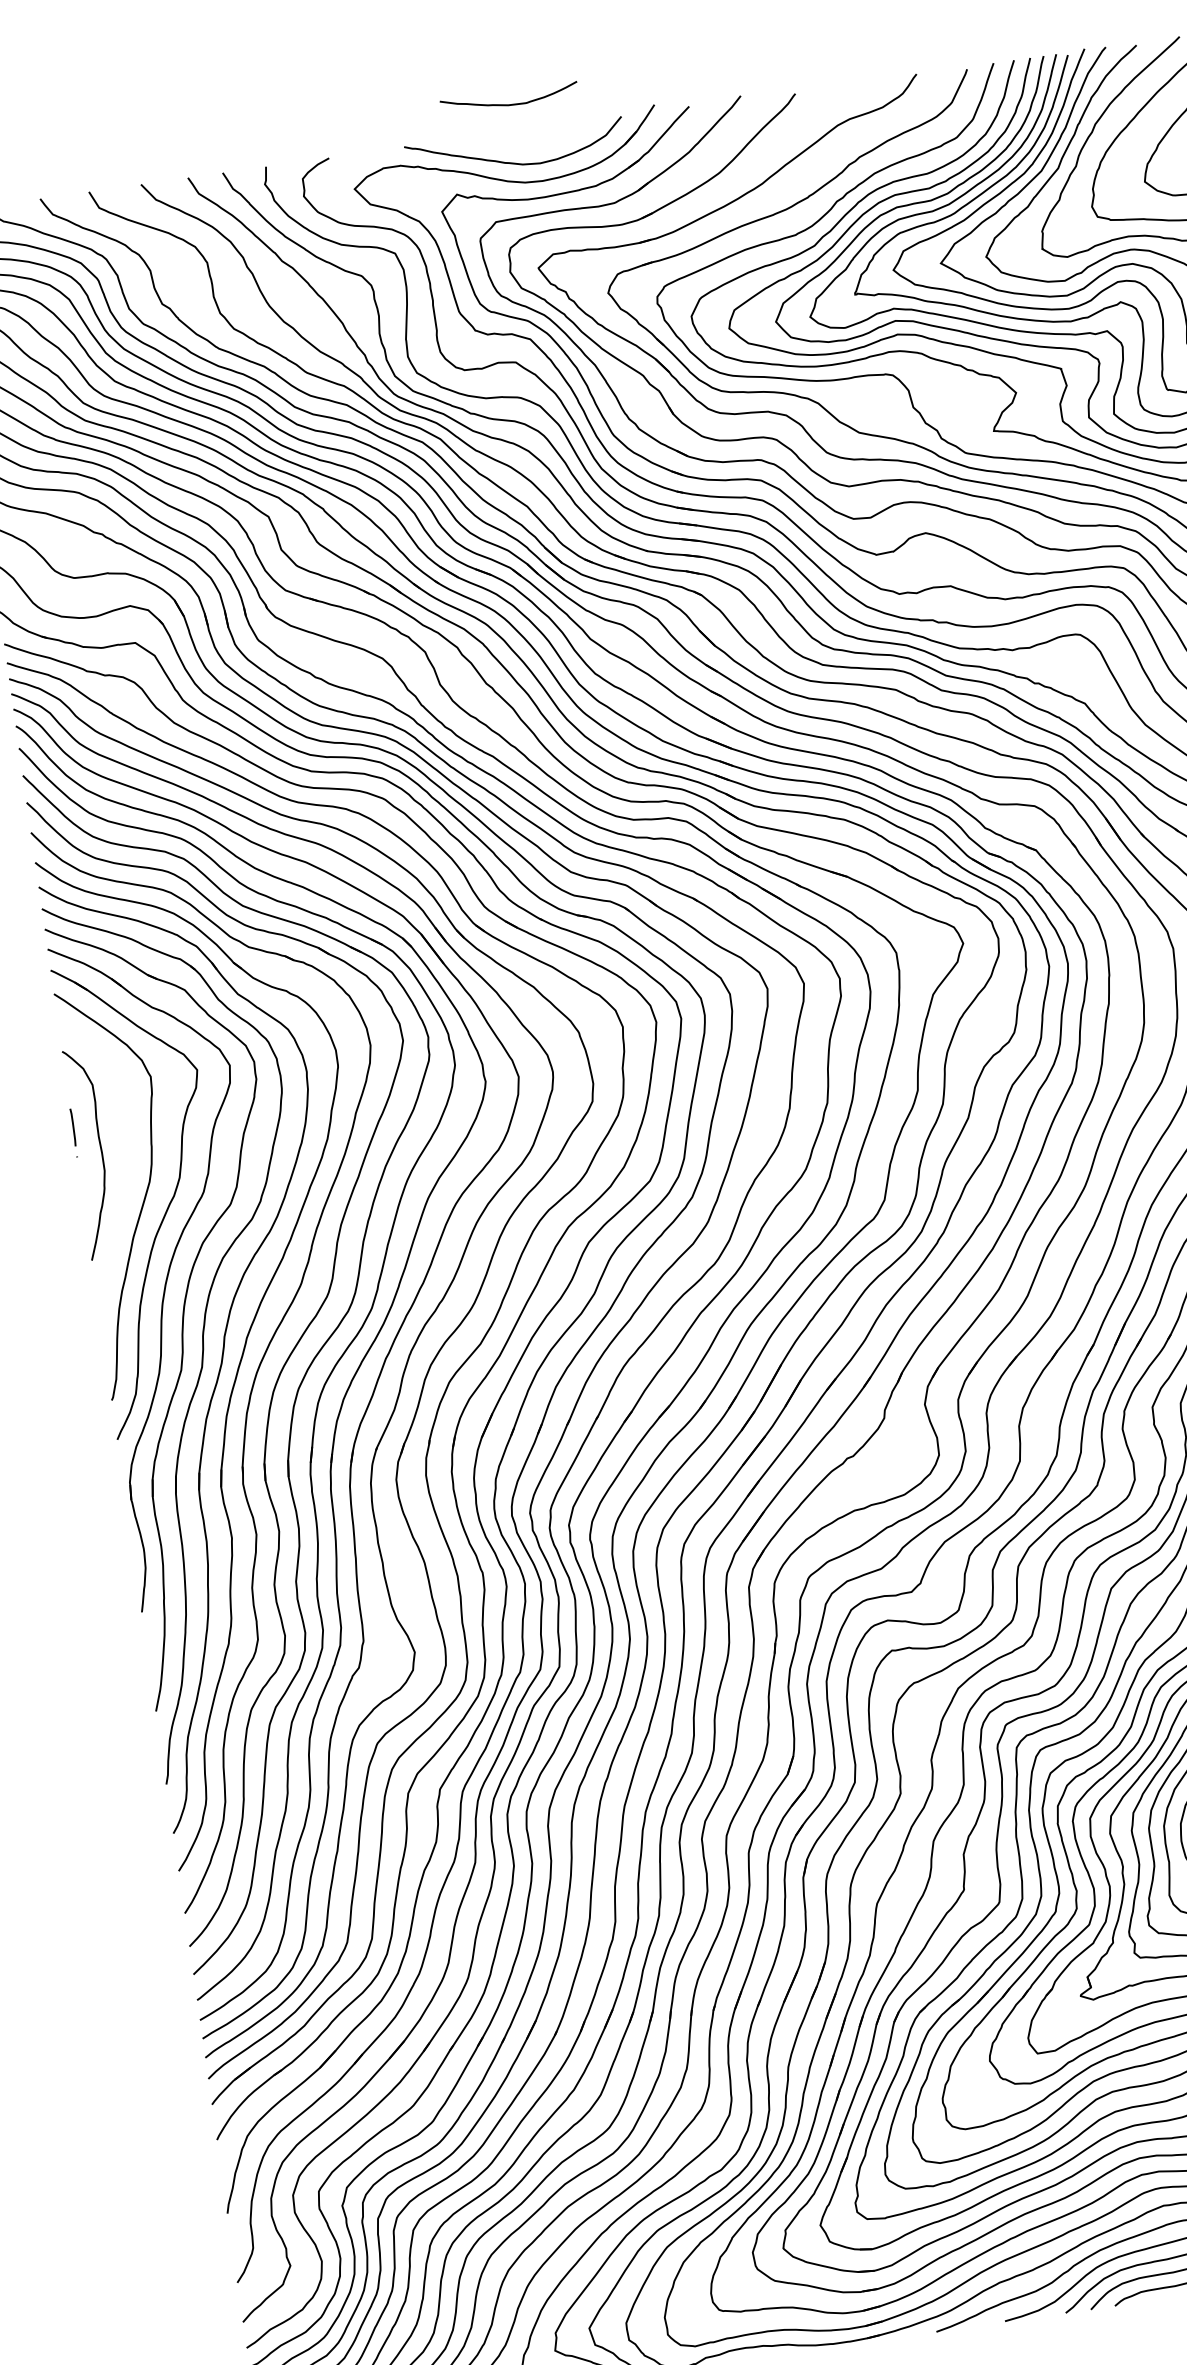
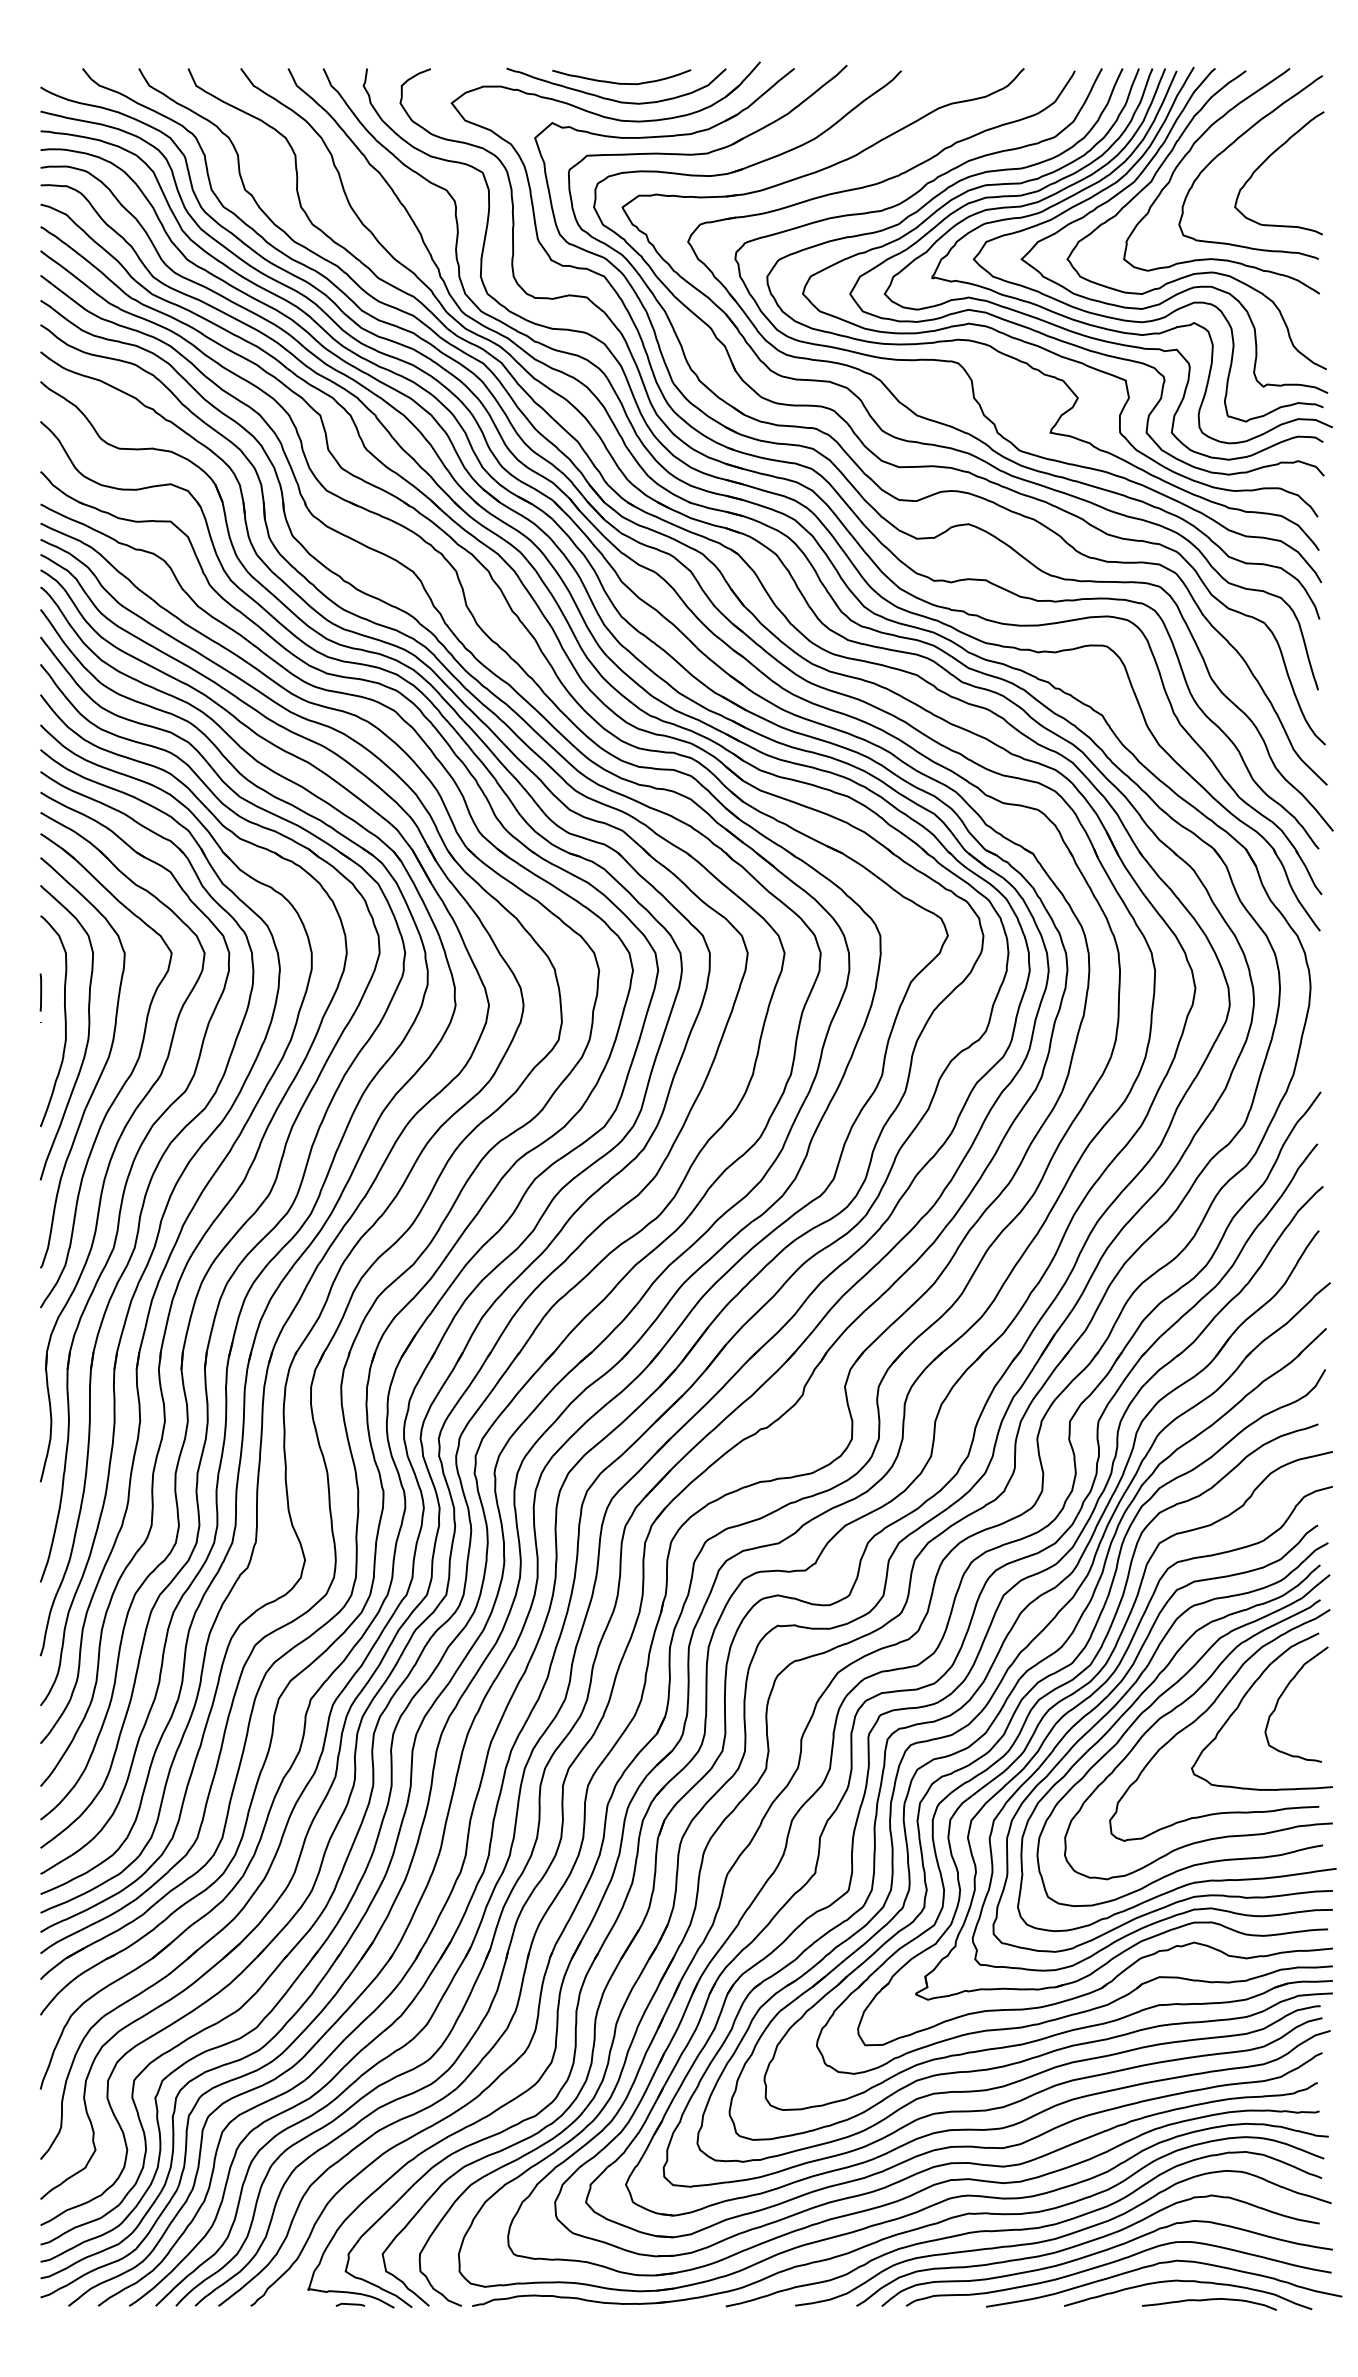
curve: (507, 104) -> (619, 82), moved
curve: (125, 1163) -> (87, 1035), added

